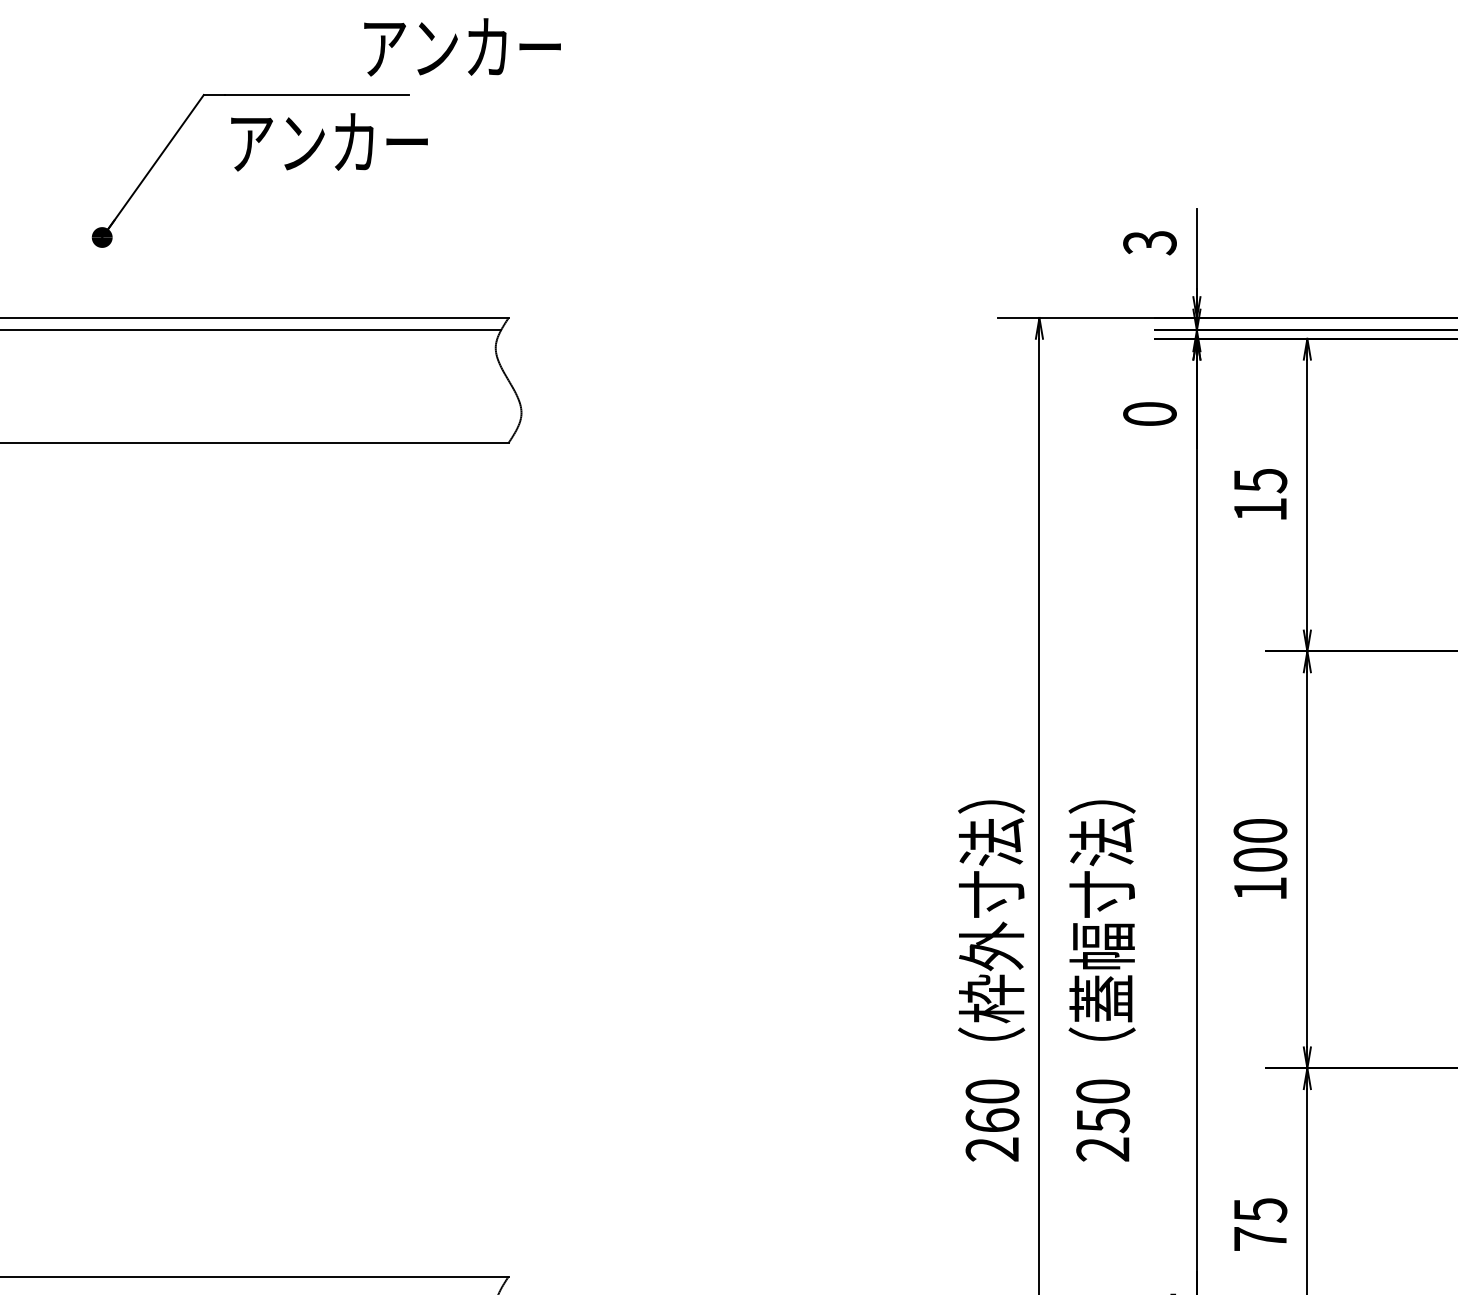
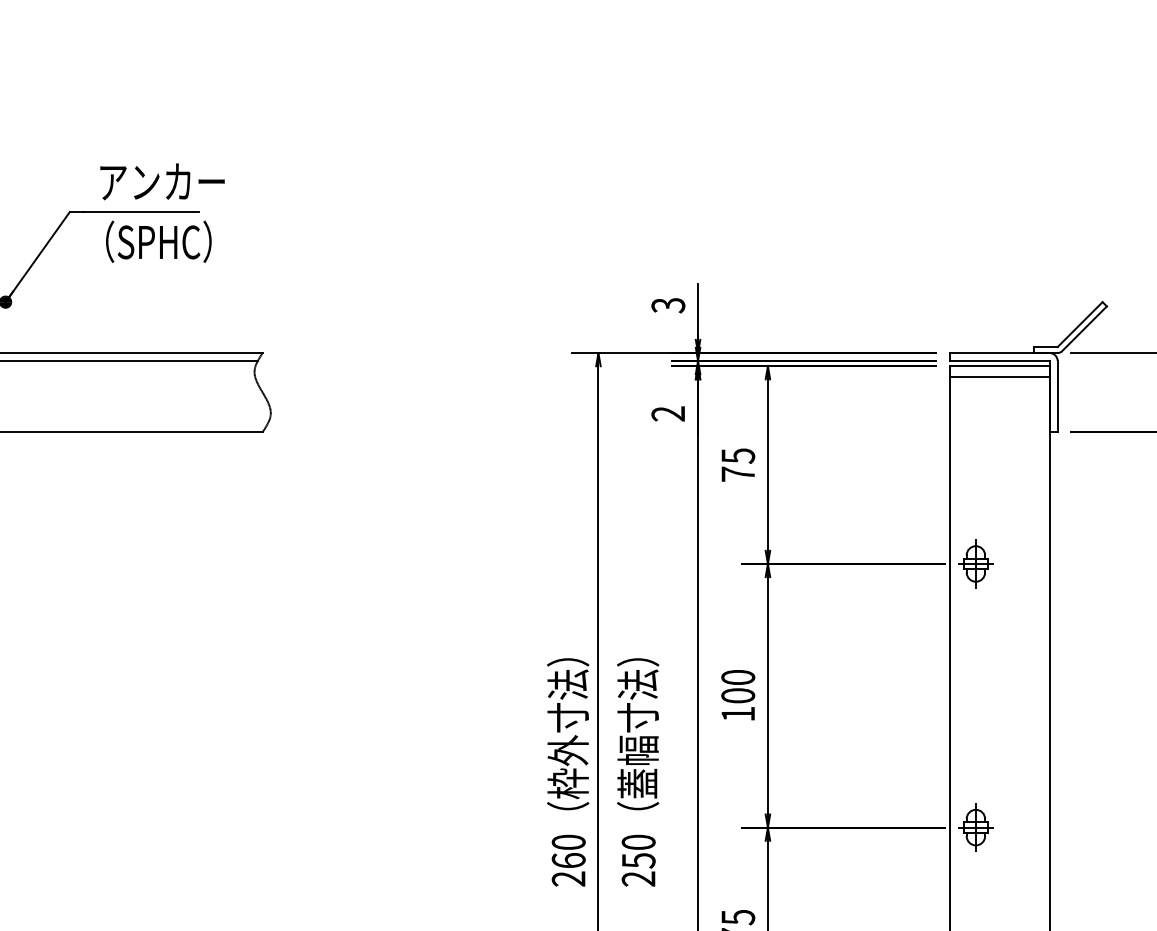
text: (462, 46) -> (162, 181), moved
text: (329, 141) -> (149, 241), アンカー -> （SPHC）
text: (1150, 413) -> (668, 413), 0 -> 2
text: (1259, 508) -> (737, 473), 15 -> 75

